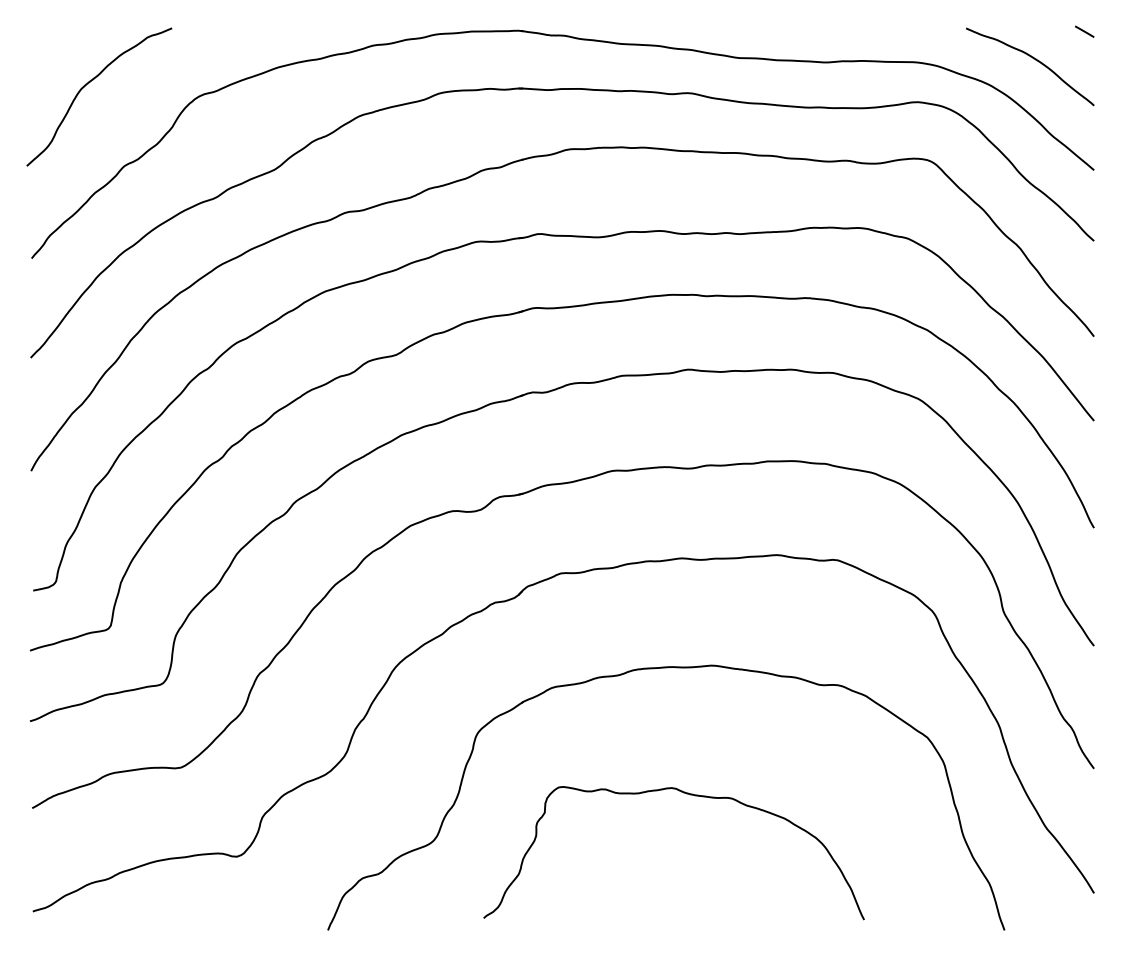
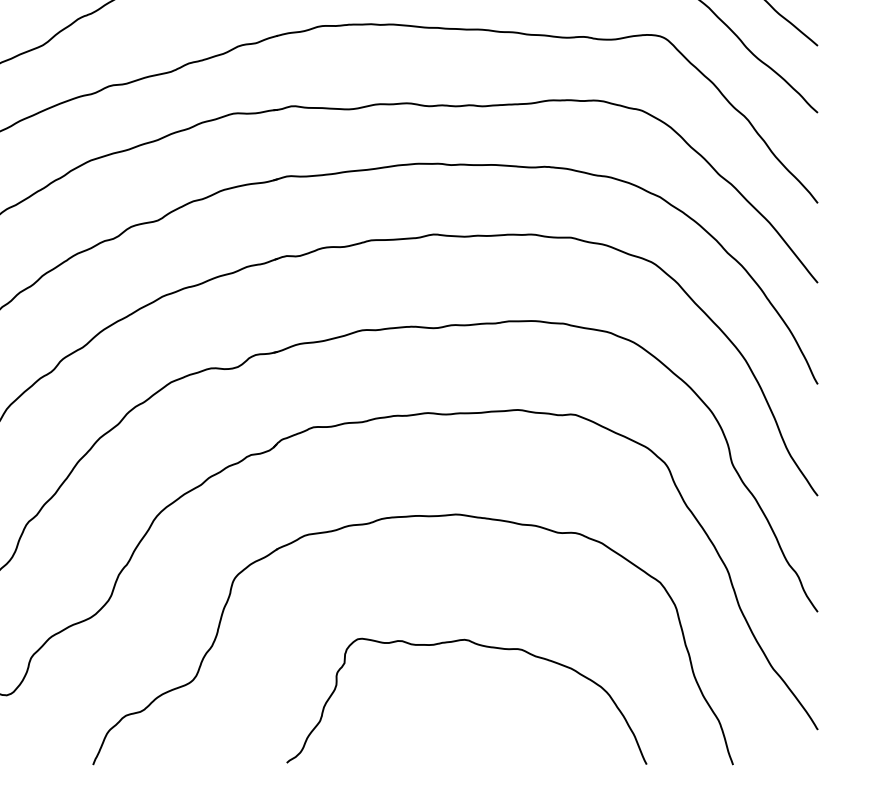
curve: (686, 794) -> (478, 645), moved

